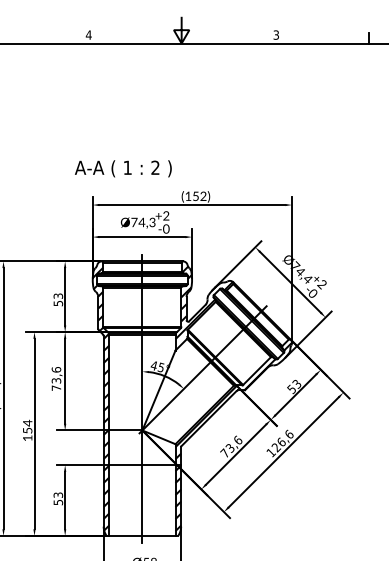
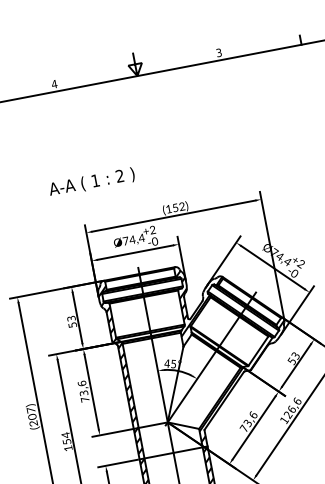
text: (123, 168) -> (91, 182), moved
text: (152, 222) -> (141, 238), Ø74,3 -> Ø74,4

